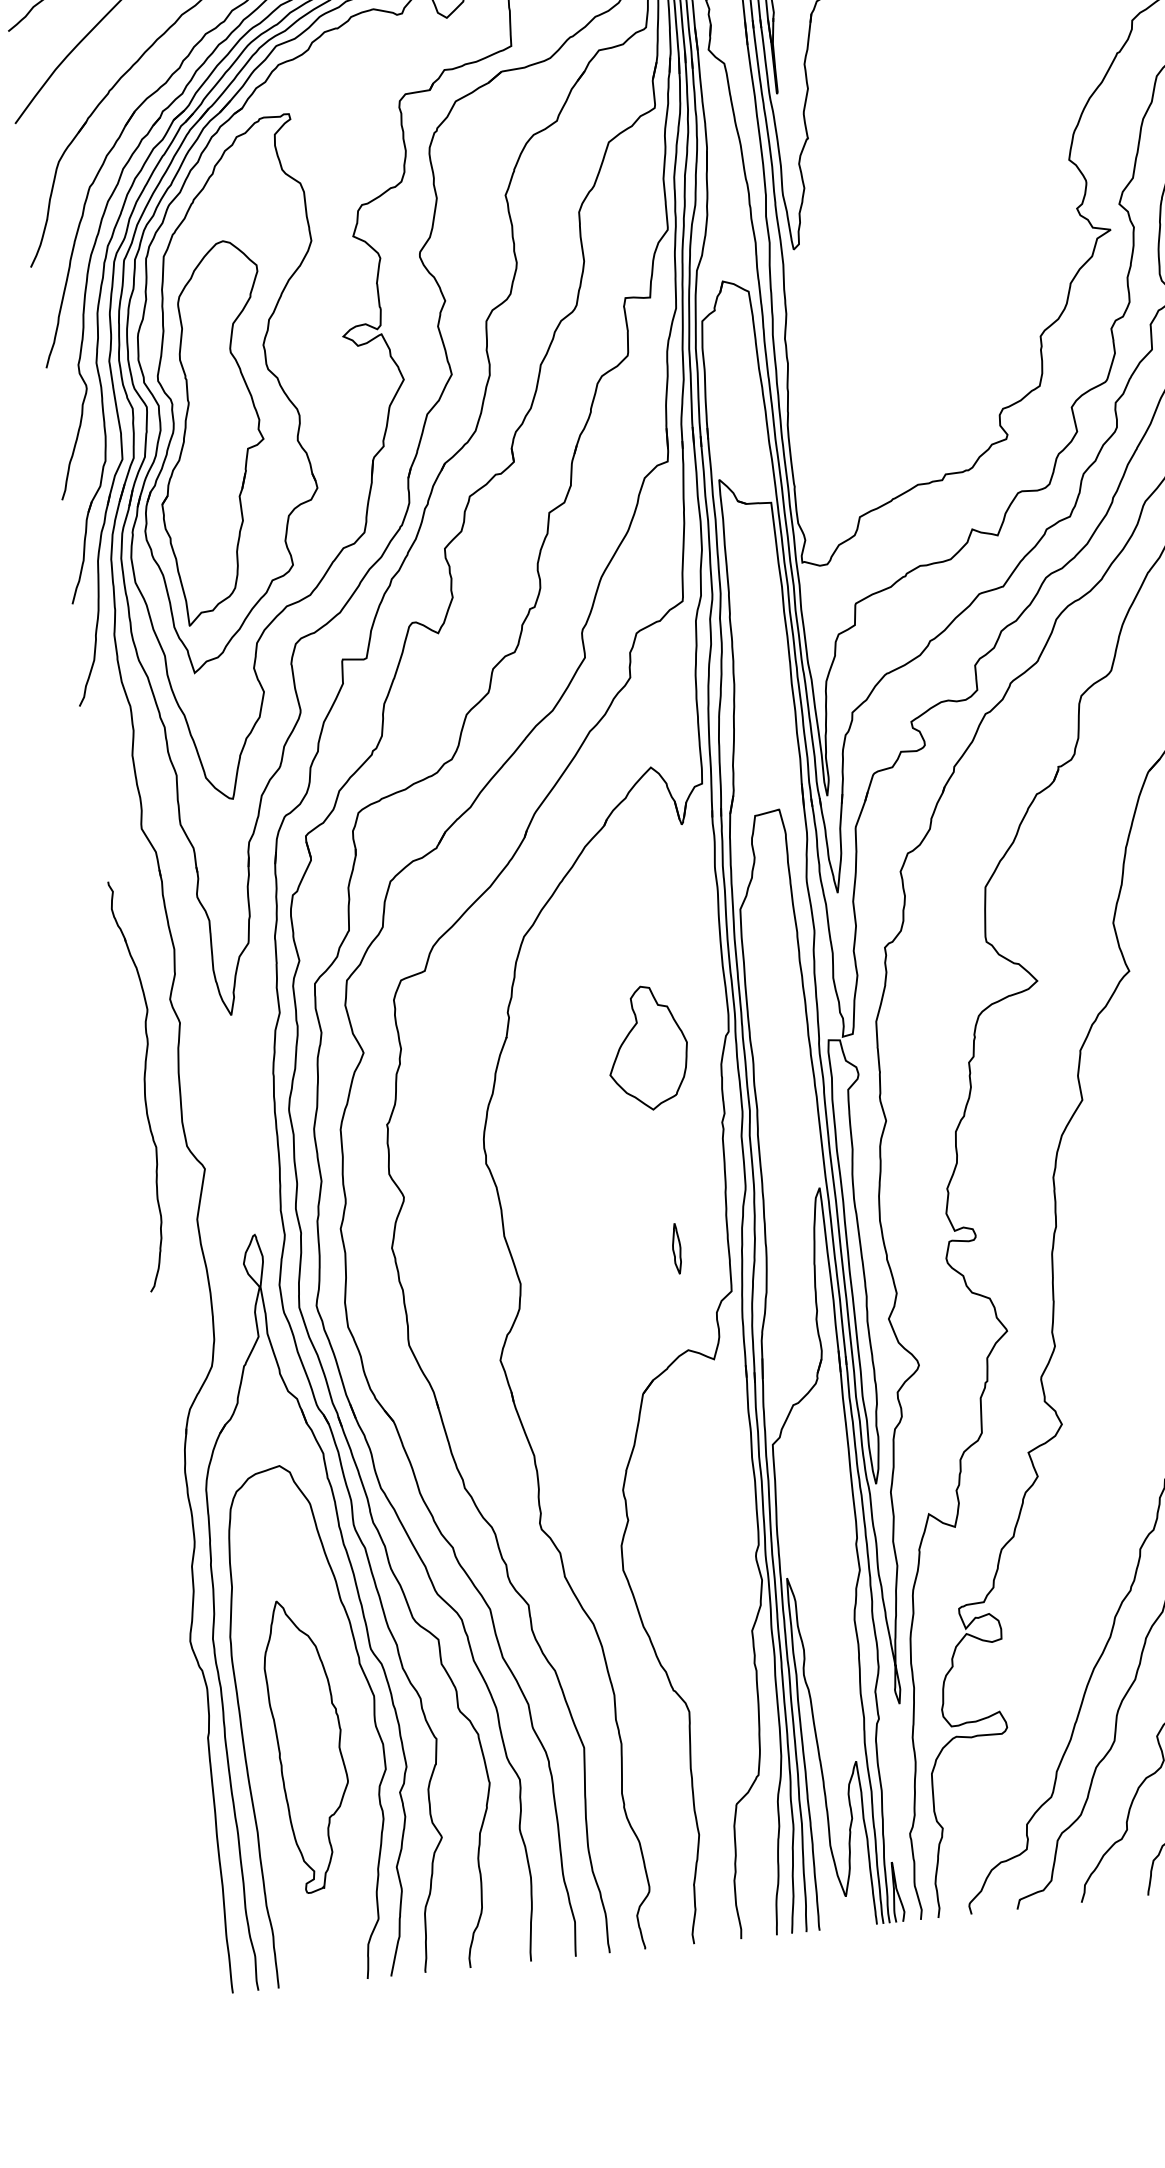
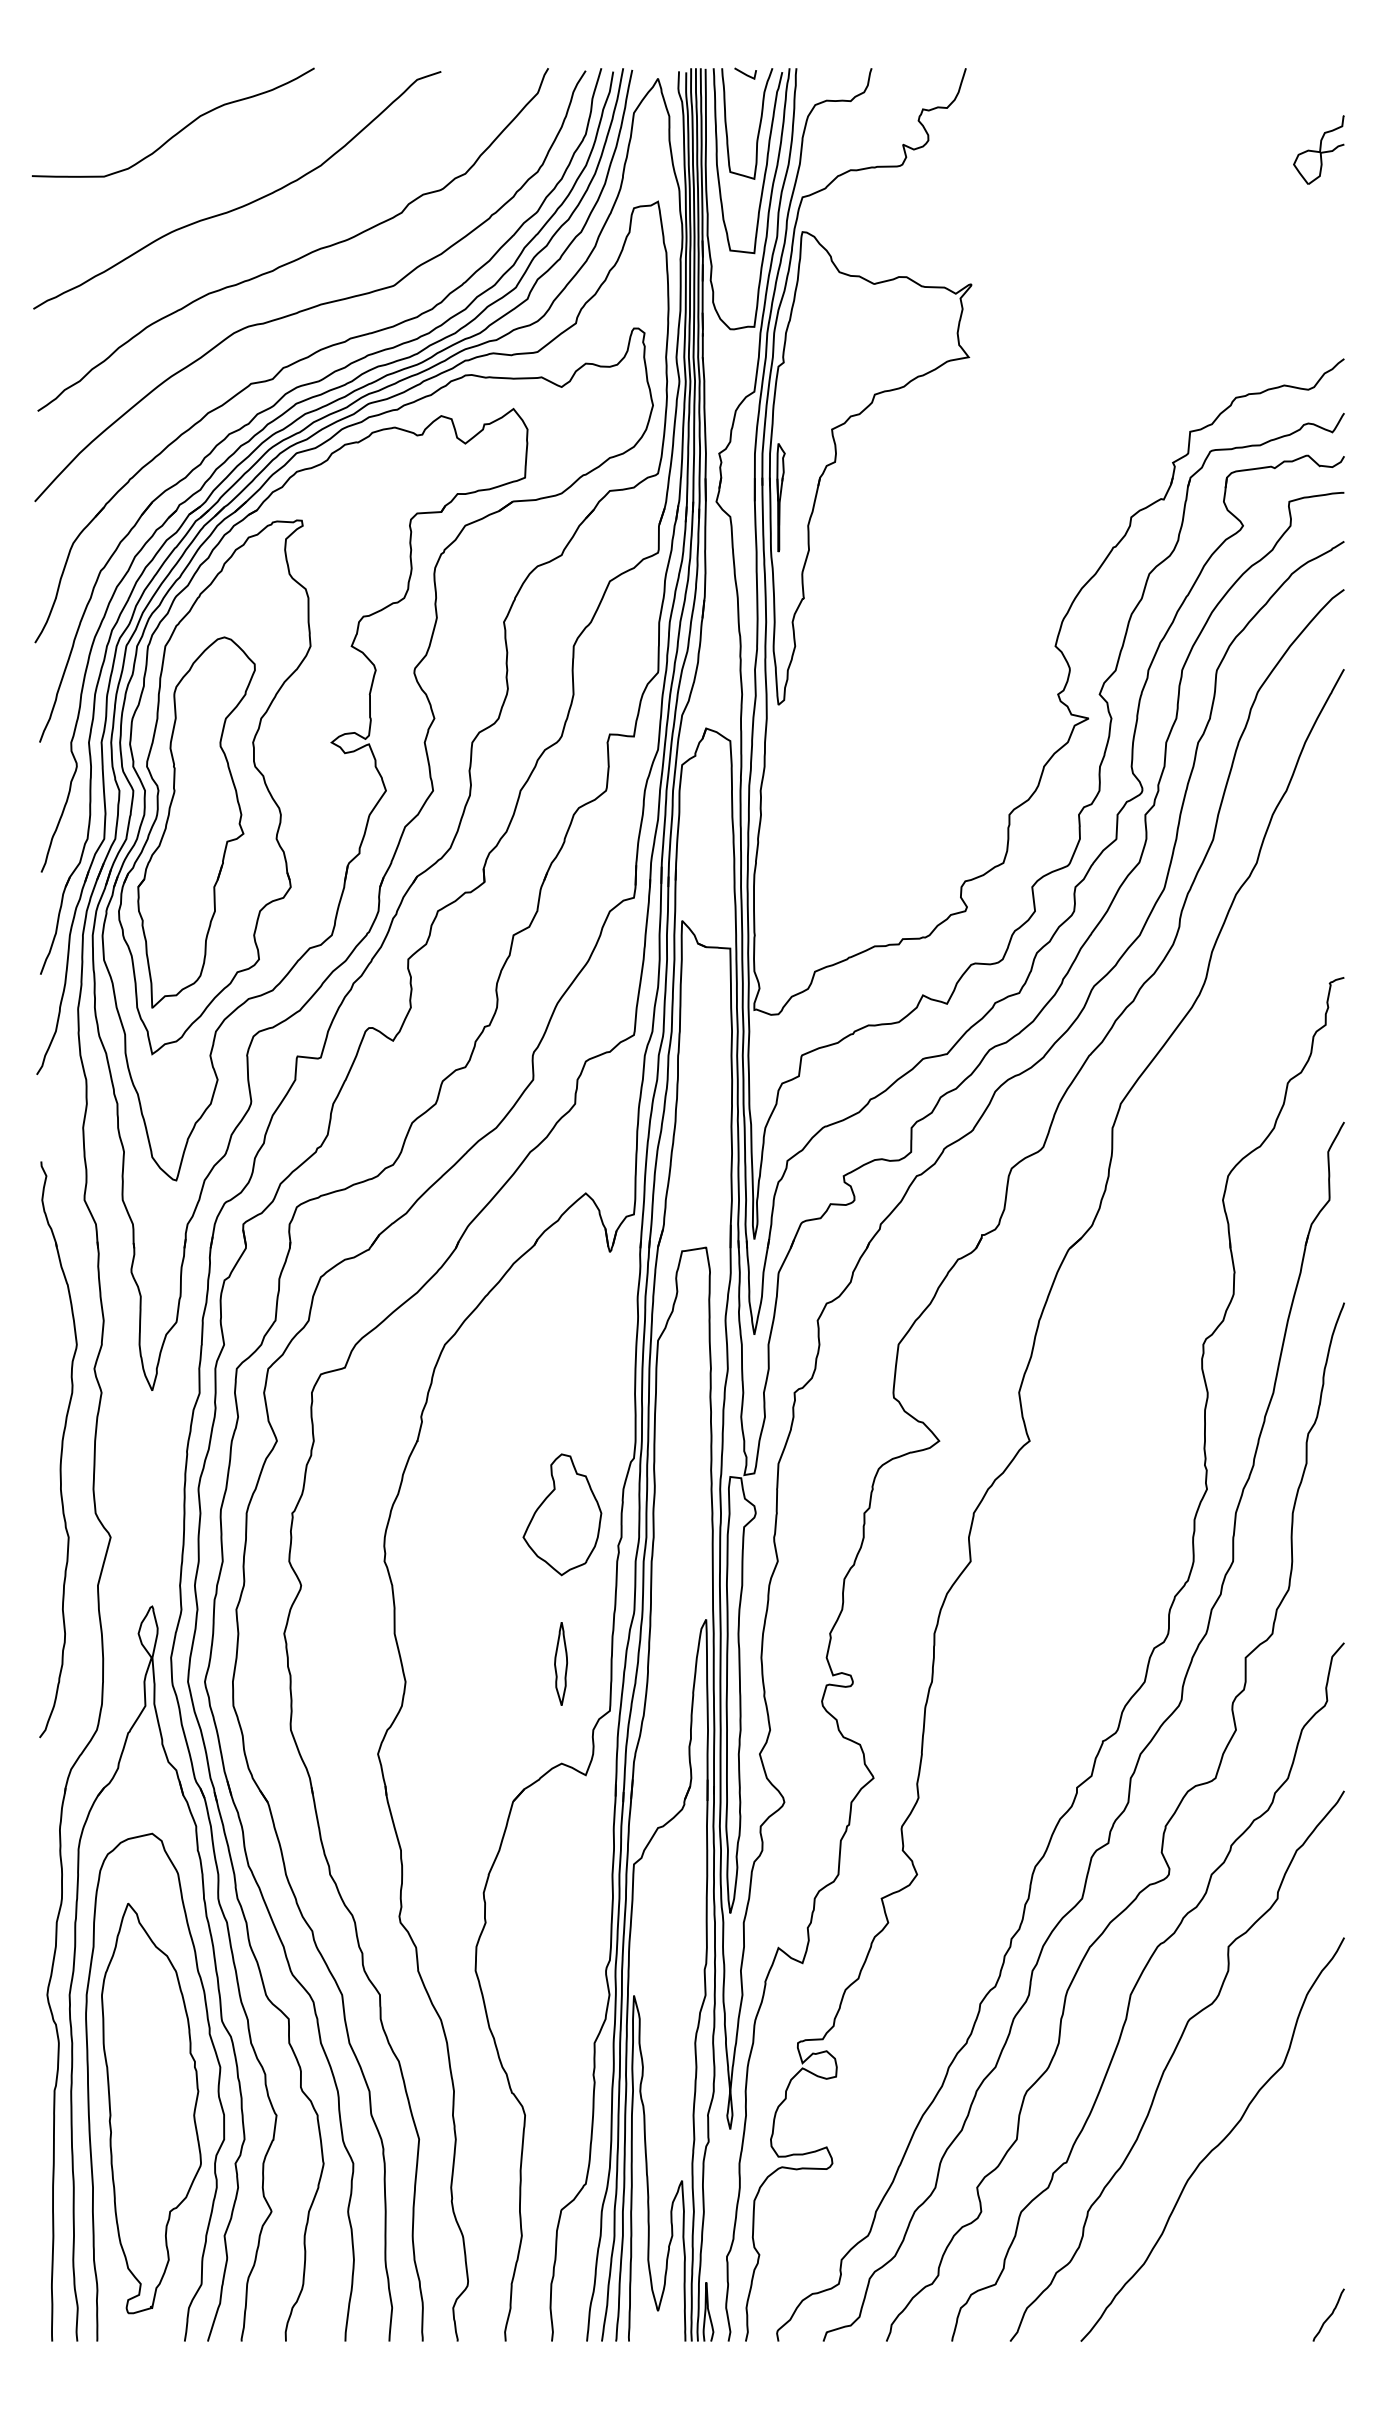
part: (647, 1047) -> (562, 1514), moved
part: (142, 1085) -> (58, 1449), size x1.43
part: (676, 1248) -> (560, 1663), size x1.67
part: (308, 1745) -> (151, 2108), size x1.43

